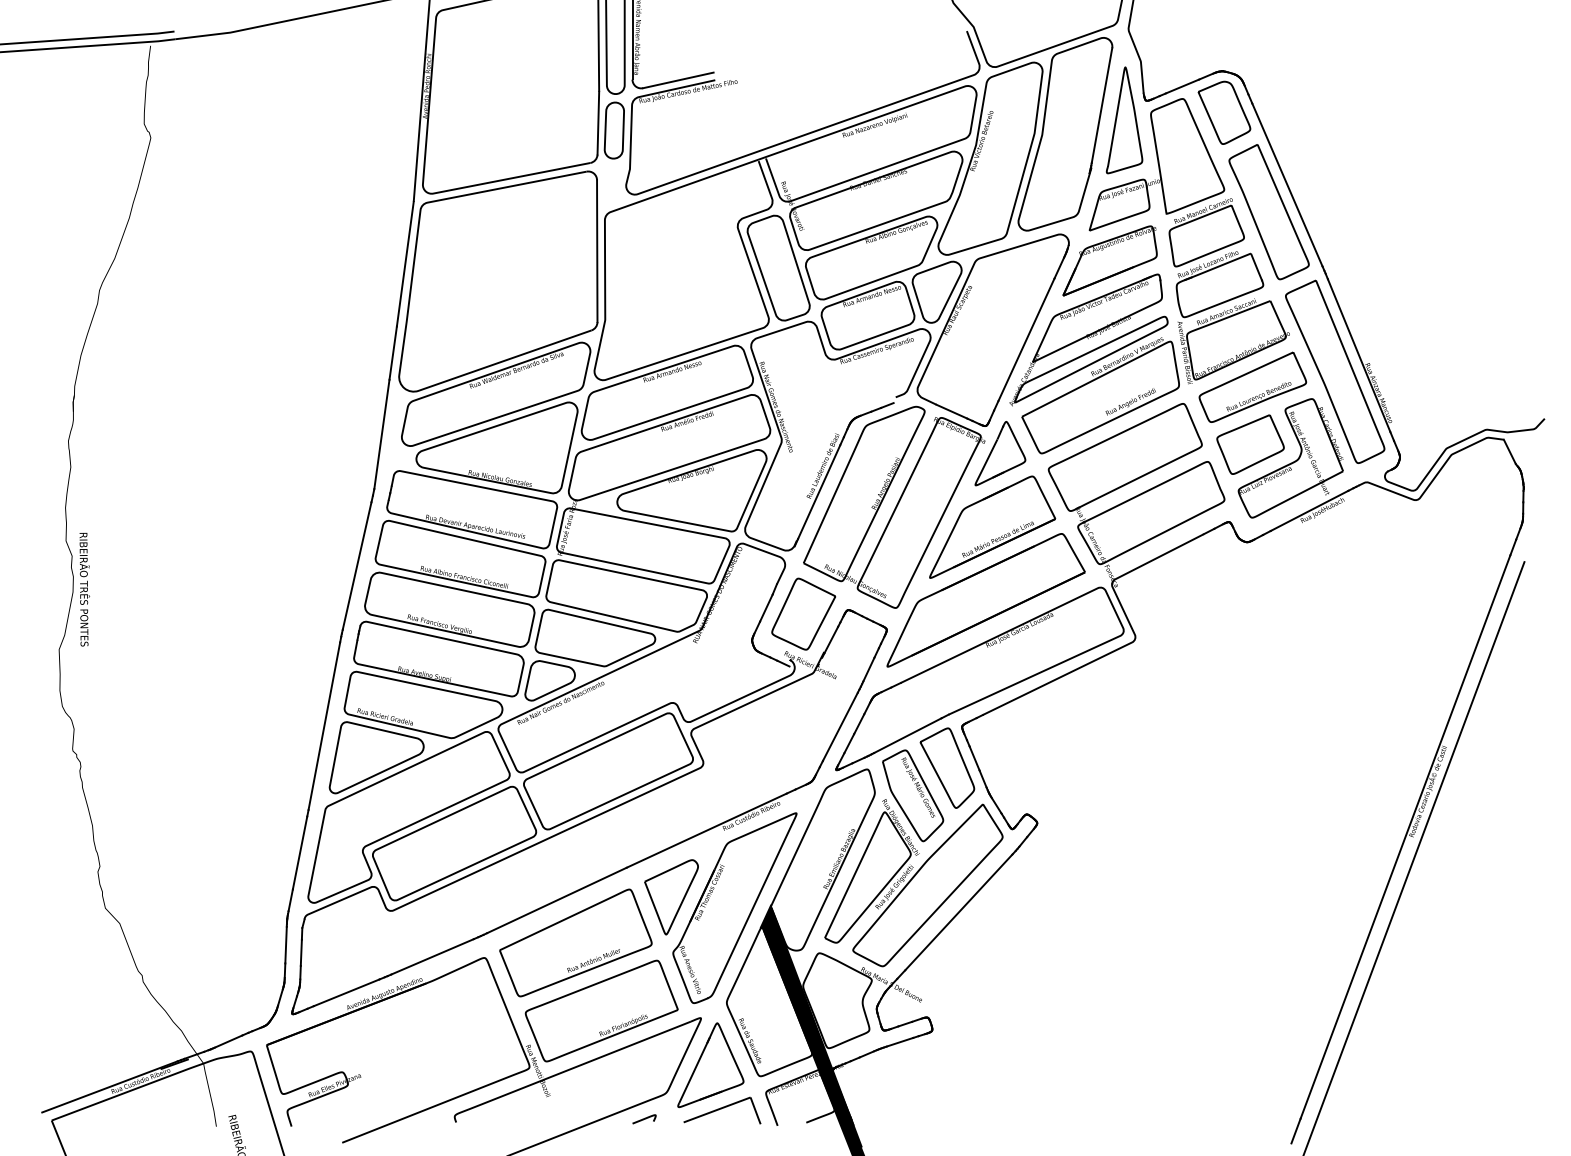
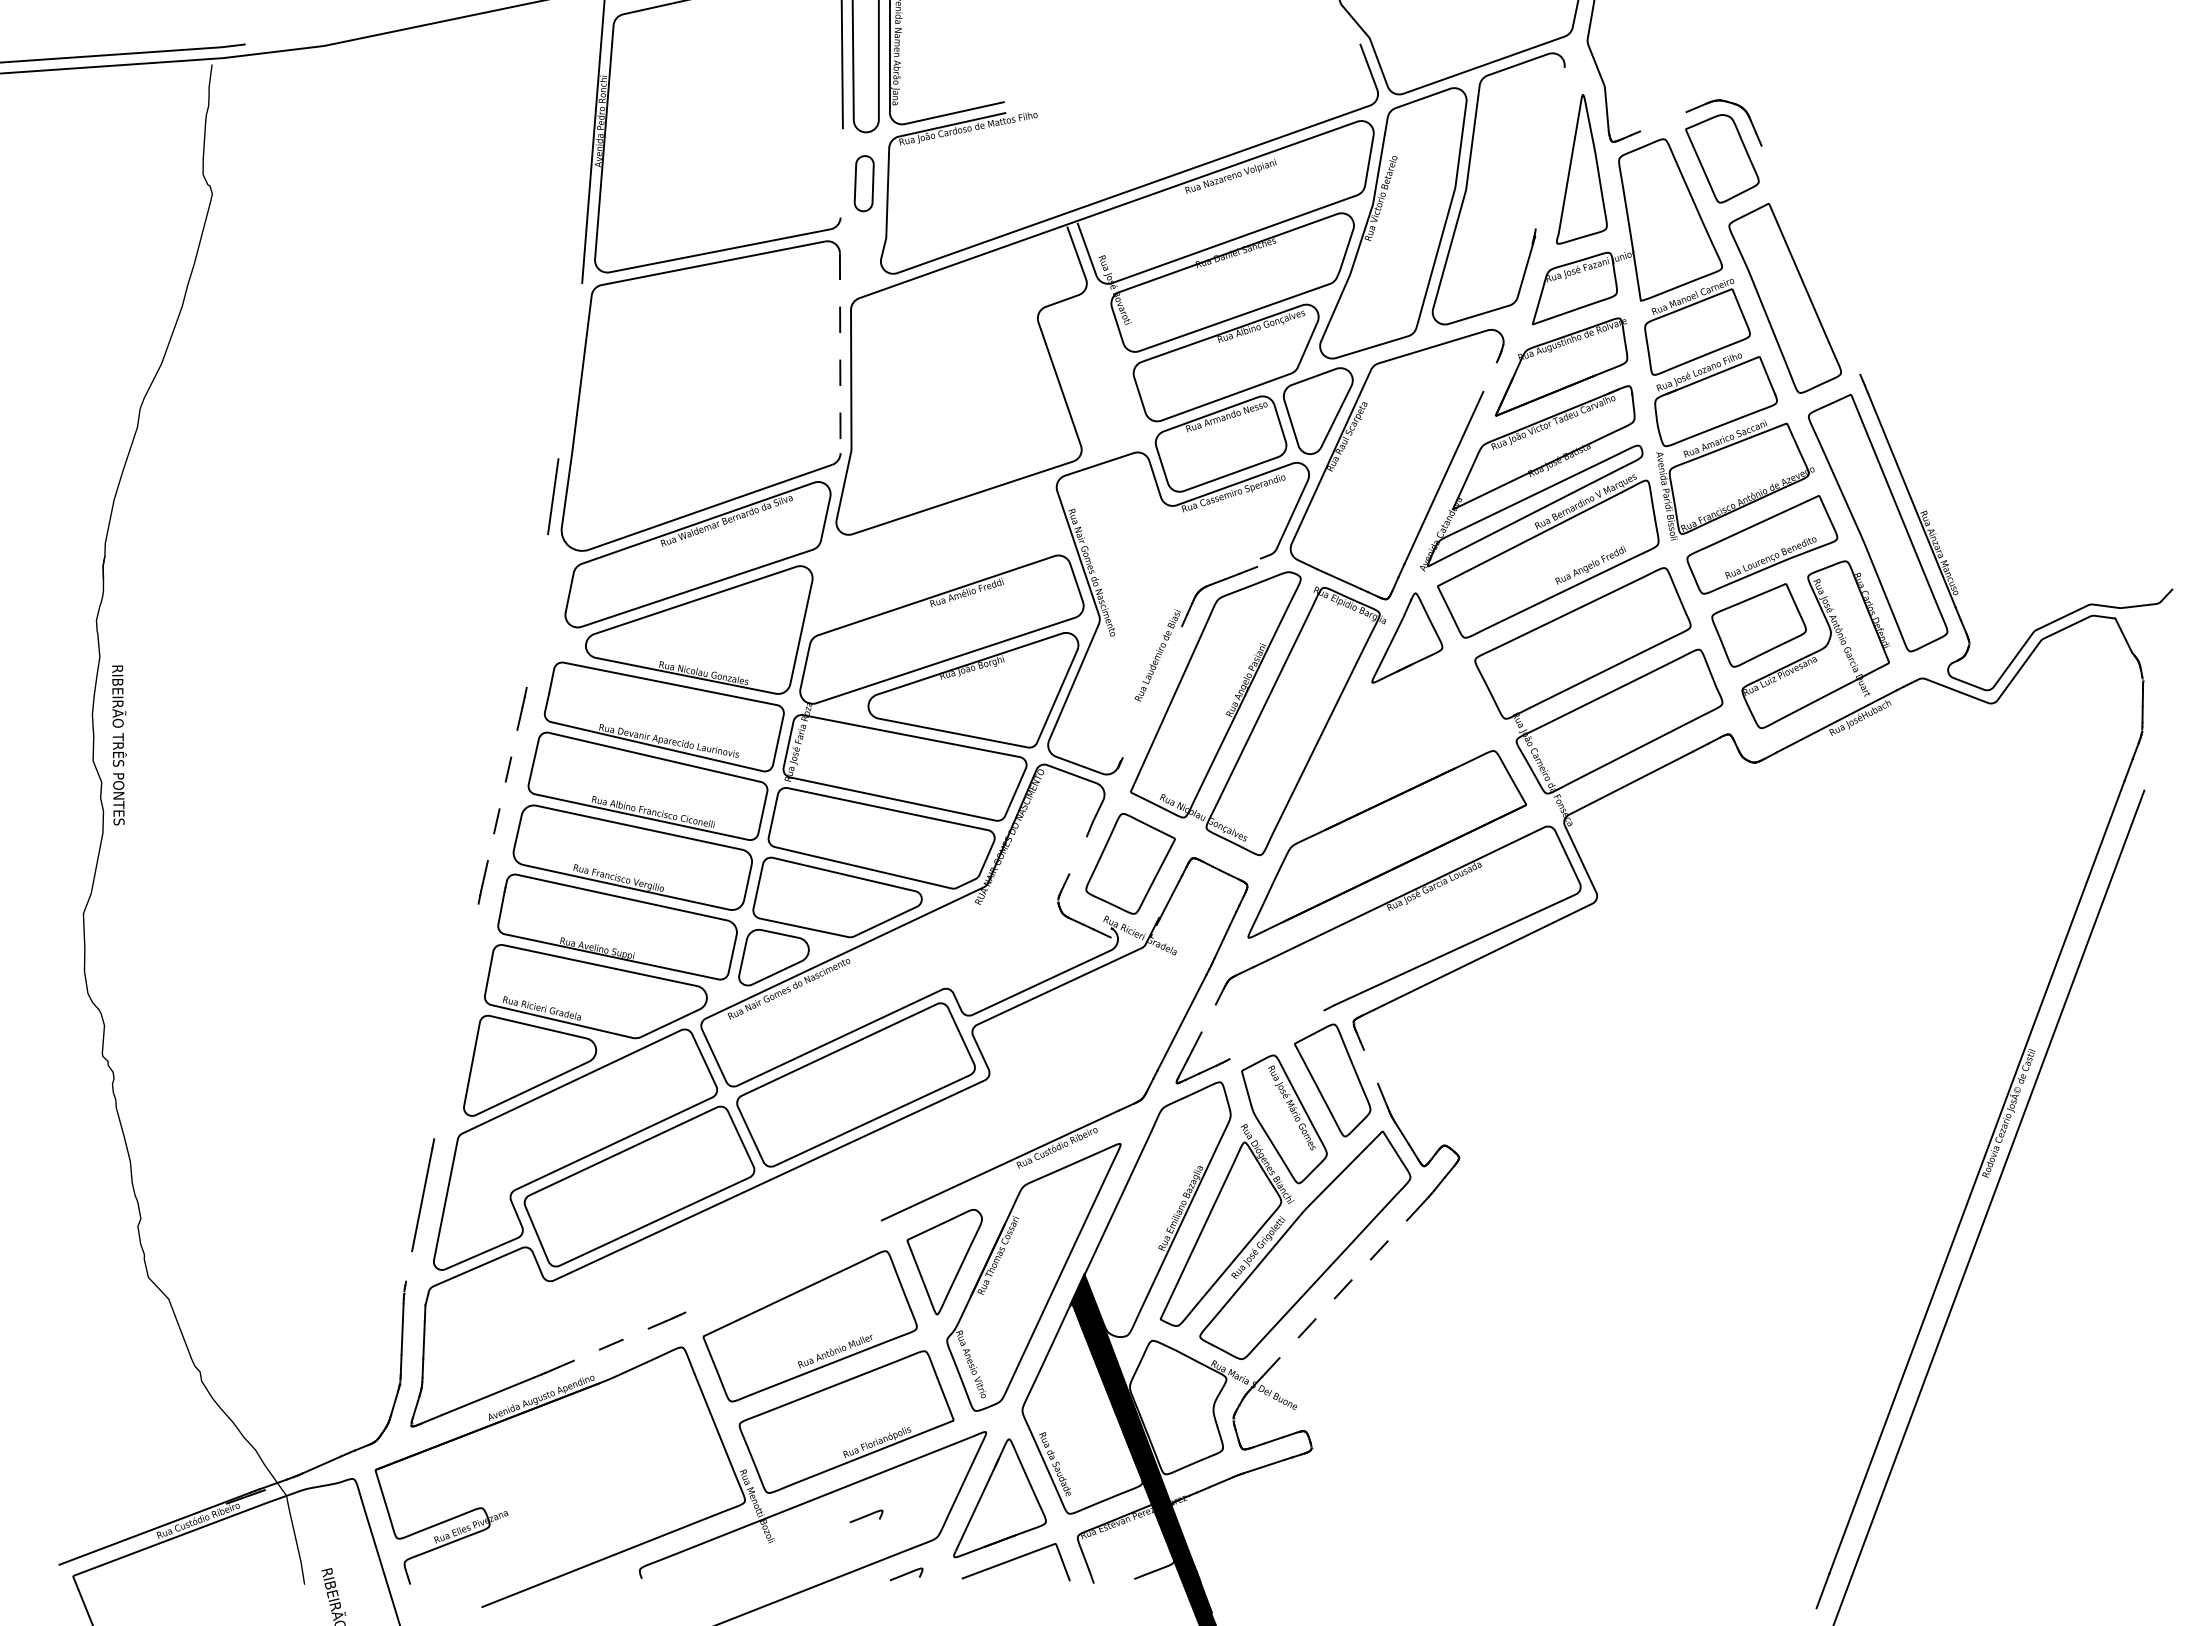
line: (1182, 86) -> (1663, 121), removed
line: (1101, 105) -> (1549, 148), removed
line: (598, 123) -> (841, 173), removed
part: (613, 130) -> (863, 183), size x0.7
line: (1287, 184) -> (1810, 259), removed
line: (597, 251) -> (840, 353), solid -> dashed
line: (405, 264) -> (570, 371), removed
part: (778, 267) -> (1095, 376), removed
line: (1058, 267) -> (1489, 376), removed
part: (667, 392) -> (938, 552), removed
line: (382, 434) -> (537, 610), removed
line: (819, 492) -> (1152, 692), removed
part: (992, 527) -> (1396, 741), removed
line: (357, 566) -> (502, 796), solid -> dashed
text: (84, 589) -> (119, 745), moved
line: (765, 608) -> (1077, 855), removed
line: (859, 724) -> (1208, 1018), removed
line: (324, 726) -> (456, 1021), removed
line: (907, 735) -> (1276, 1034), removed
line: (974, 758) -> (1370, 1066), removed
line: (290, 900) -> (409, 1266), removed
line: (556, 900) -> (783, 1266), removed
line: (958, 912) -> (1348, 1283), solid -> dashed
line: (432, 956) -> (608, 1345), solid -> dashed
curve: (615, 1078) -> (866, 1516), added

